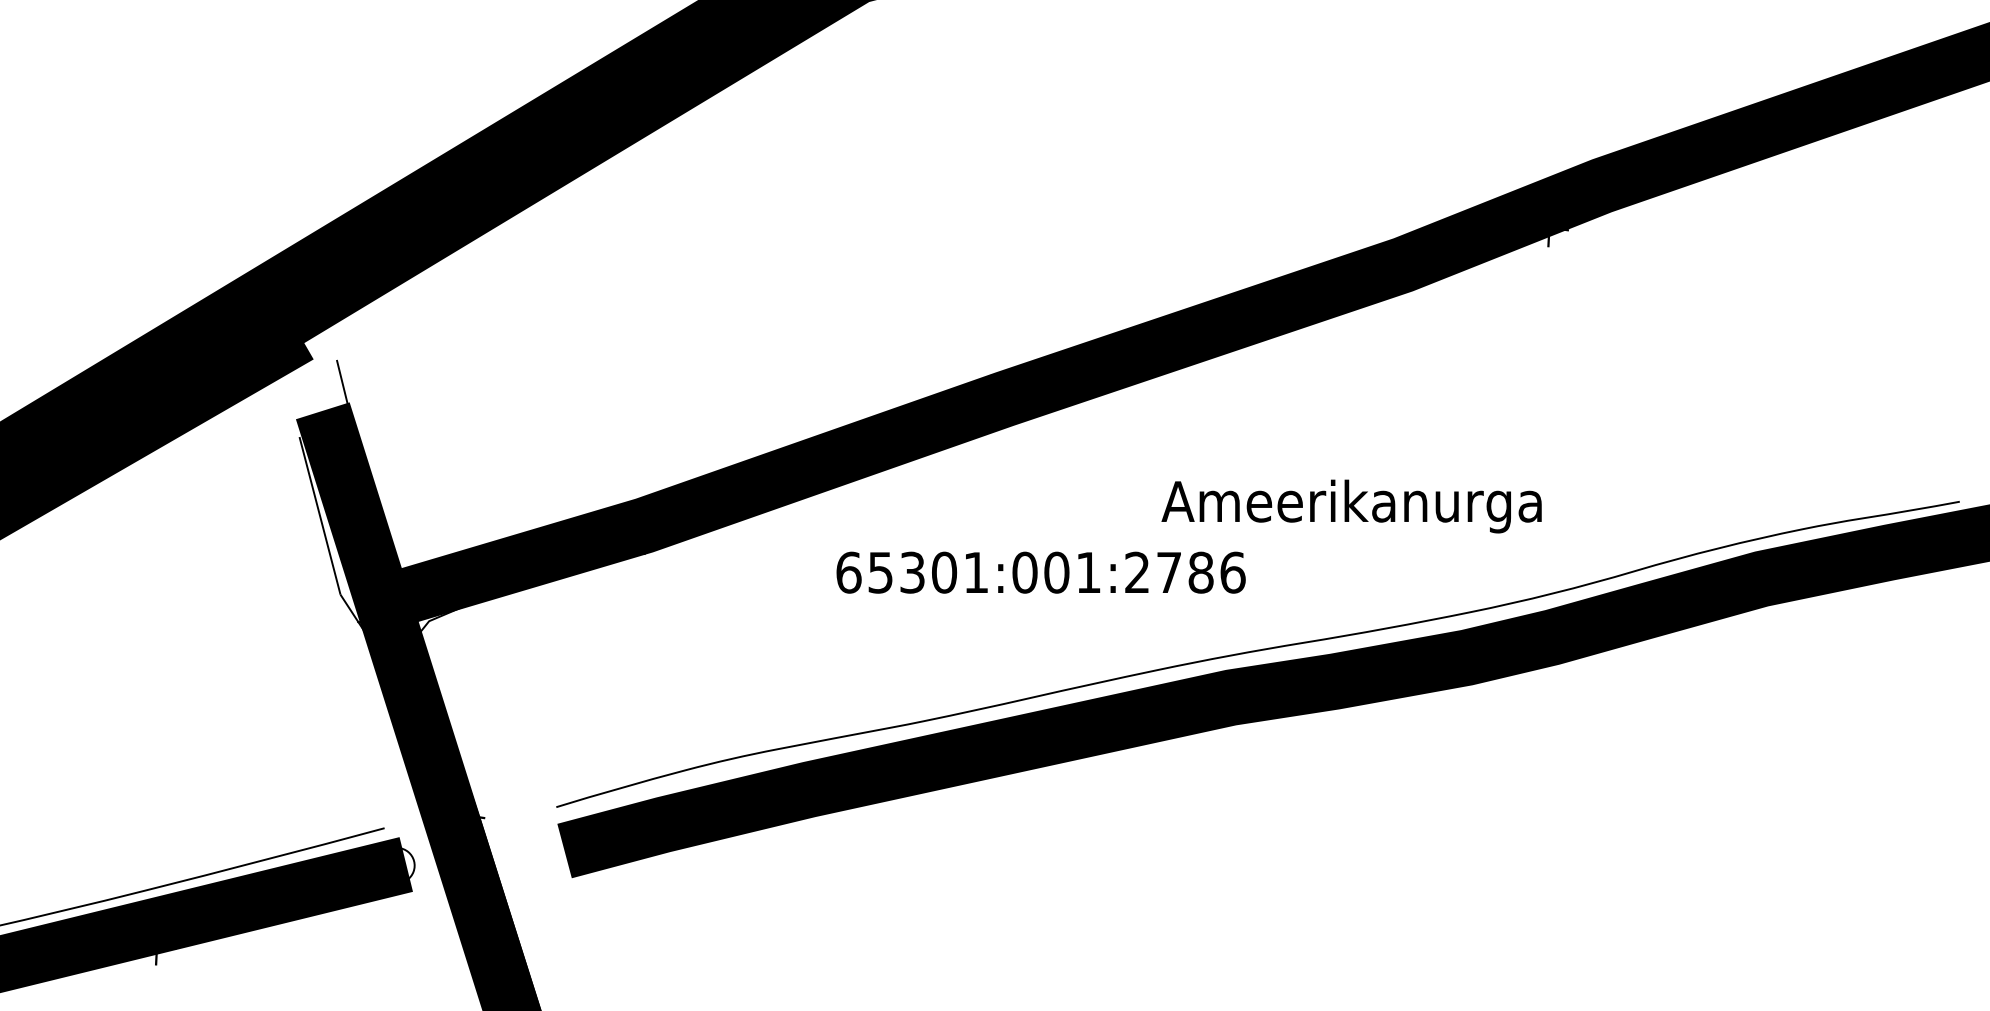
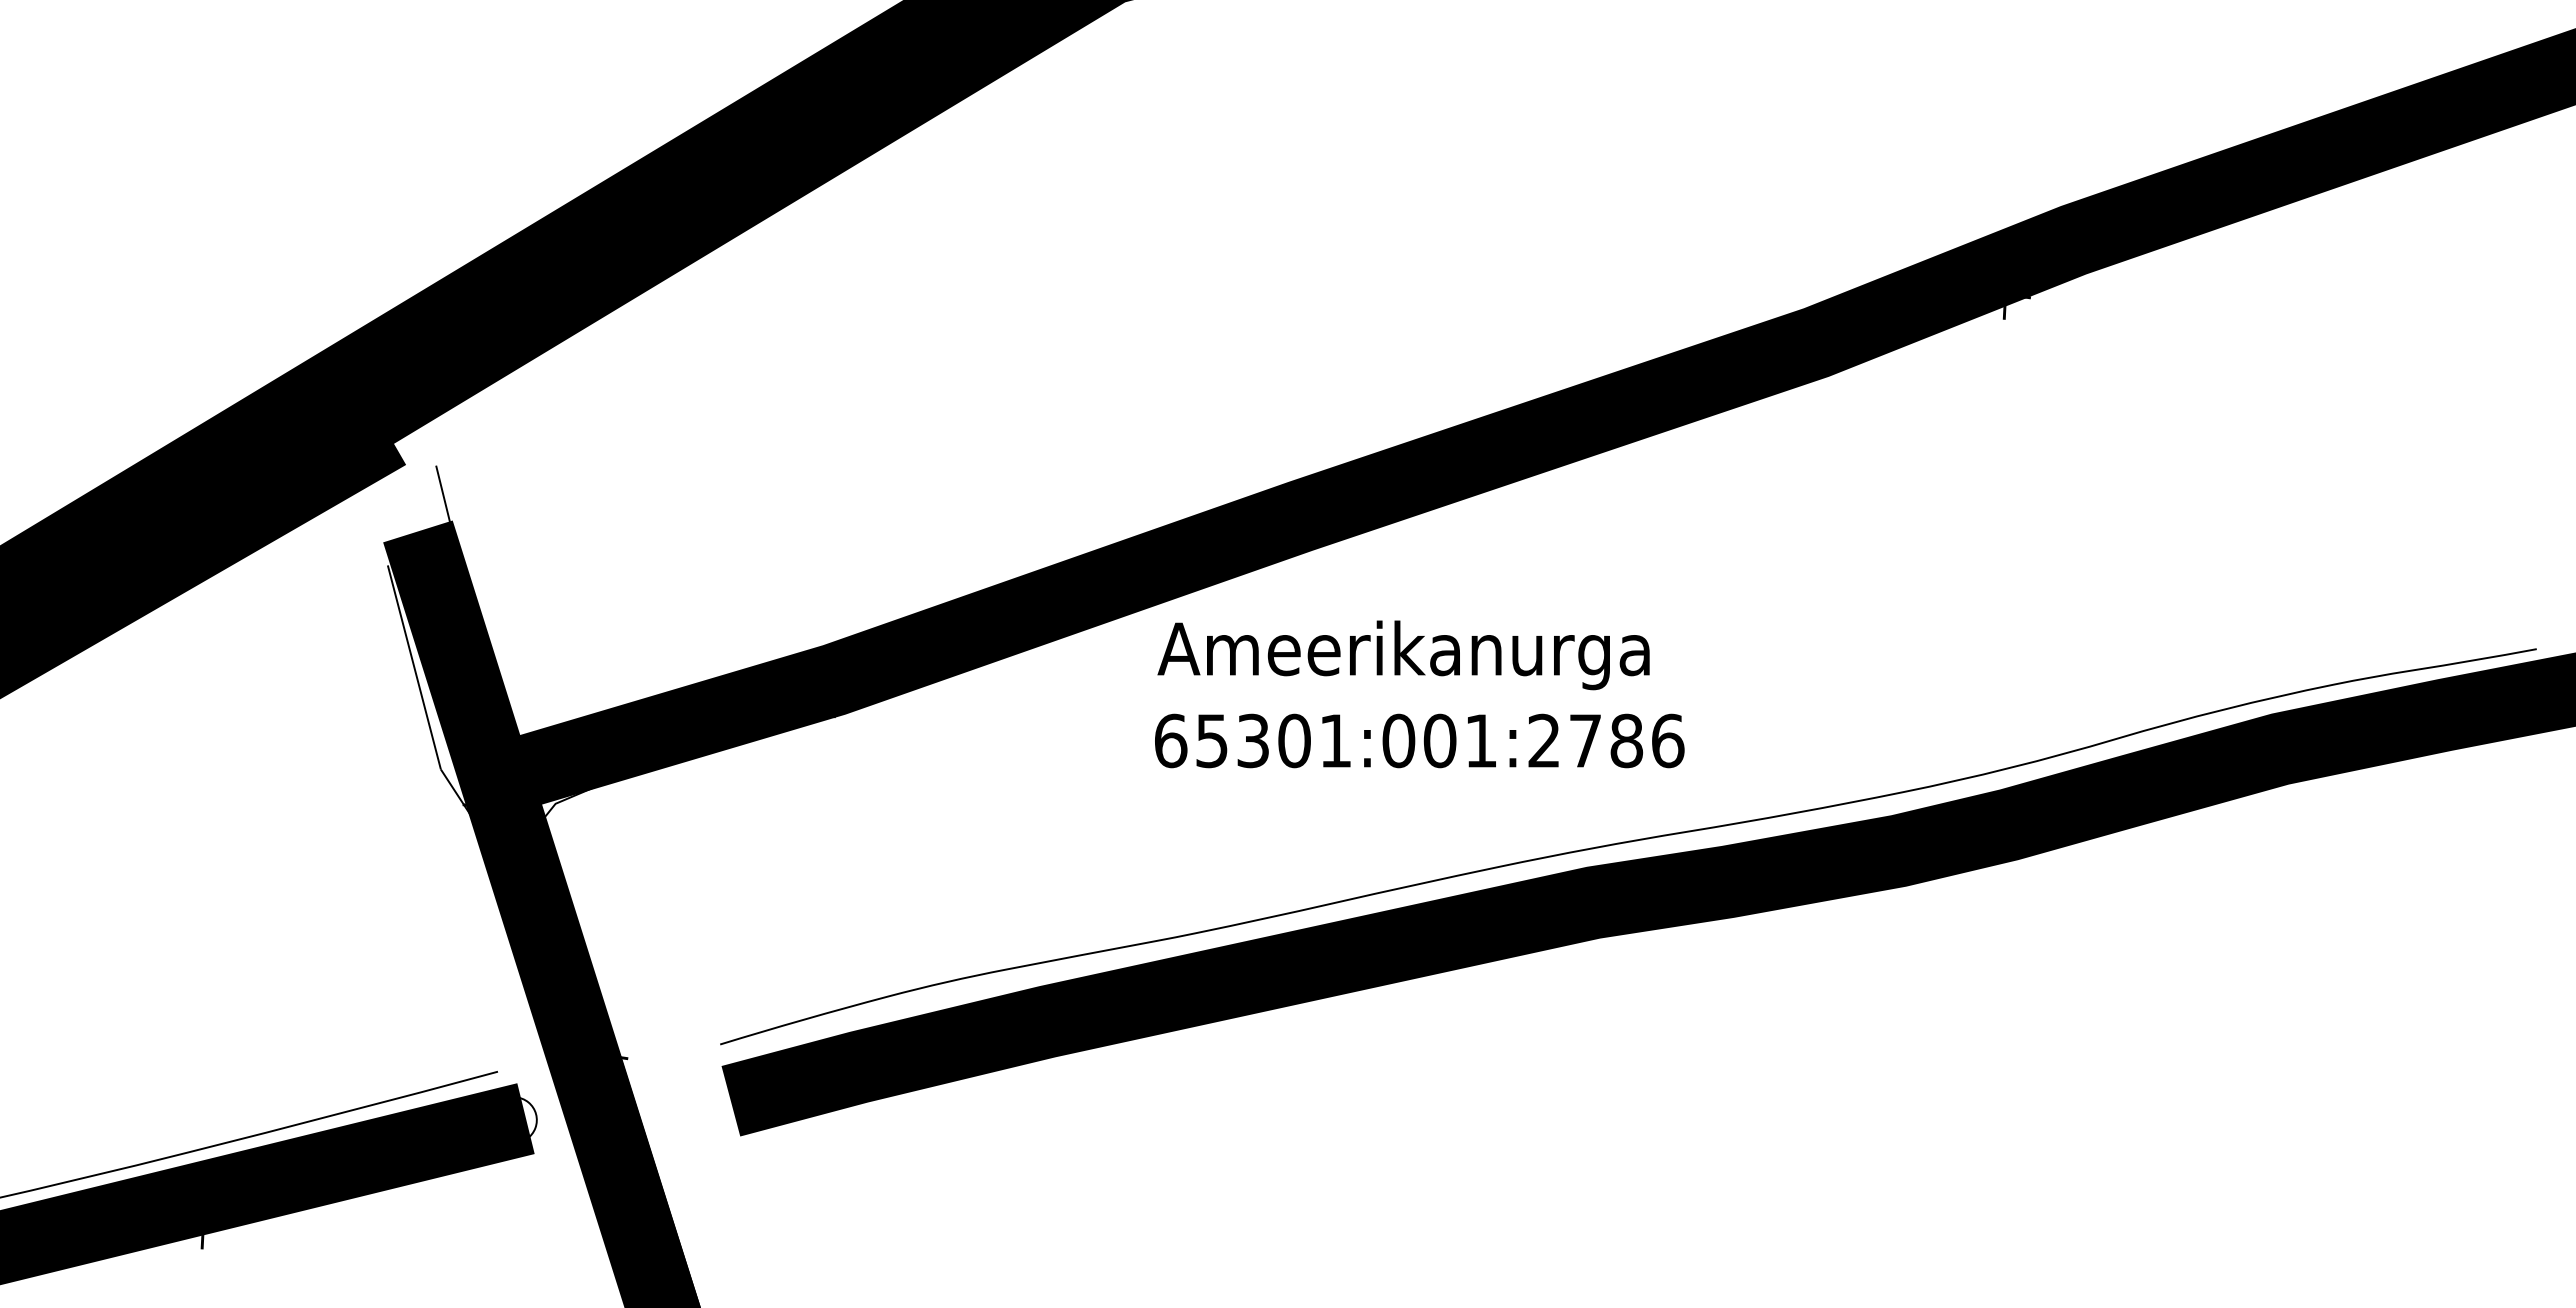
text: (1351, 506) -> (1403, 655), moved
text: (1040, 572) -> (1419, 740), moved

